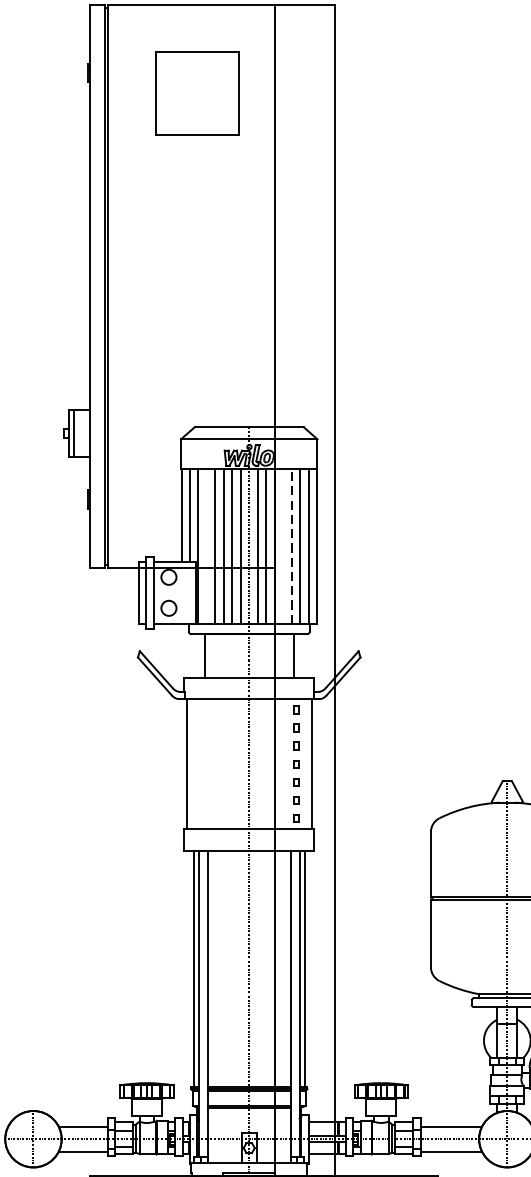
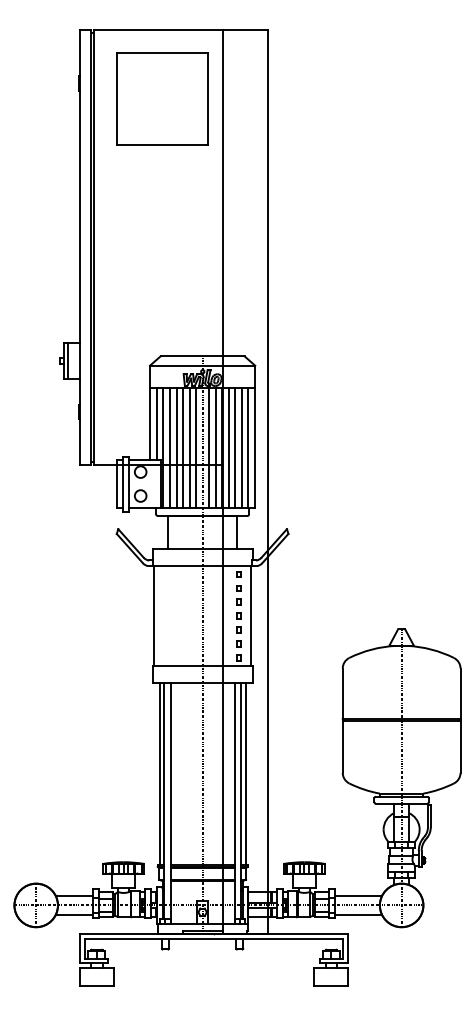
part: (197, 92) -> (162, 98), size x1.43
line: (206, 546) -> (169, 448), added
line: (282, 546) -> (228, 448), added
line: (291, 546) -> (235, 448), dashed -> solid

